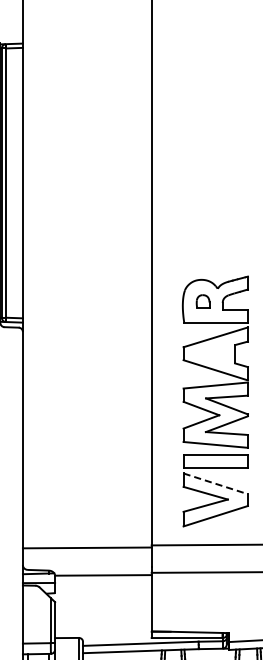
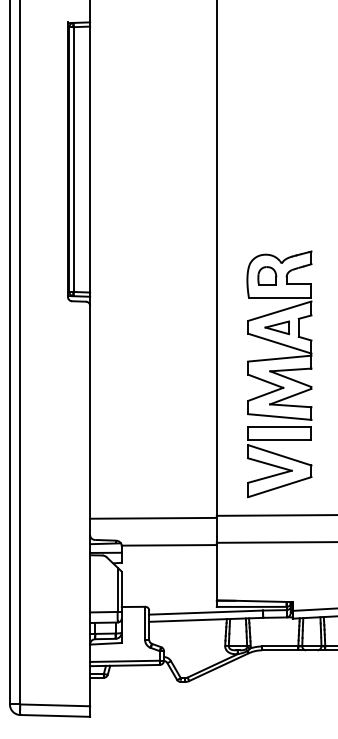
part: (203, 300) -> (267, 275), size x1.43
part: (212, 353) -> (276, 327), added
line: (216, 484) -> (280, 455), dashed -> solid

